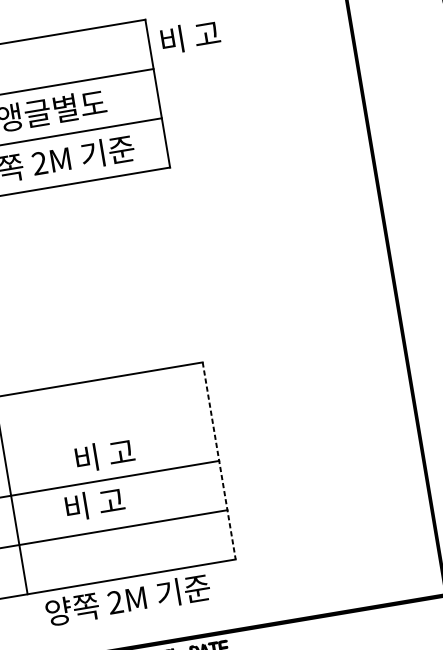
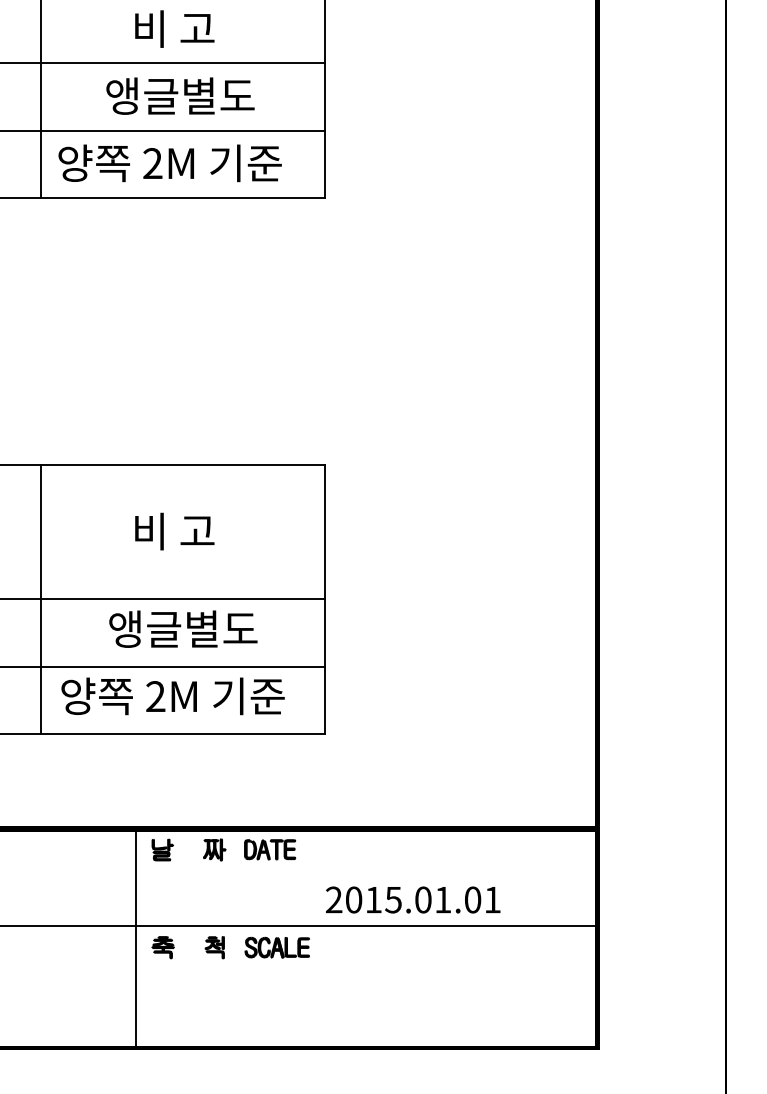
text: (190, 36) -> (174, 28), moved
text: (104, 455) -> (174, 531), moved
line: (219, 460) -> (325, 599), dashed -> solid
text: (119, 500) -> (183, 629), 비 고 -> 앵글별도
text: (127, 600) -> (172, 696), moved

